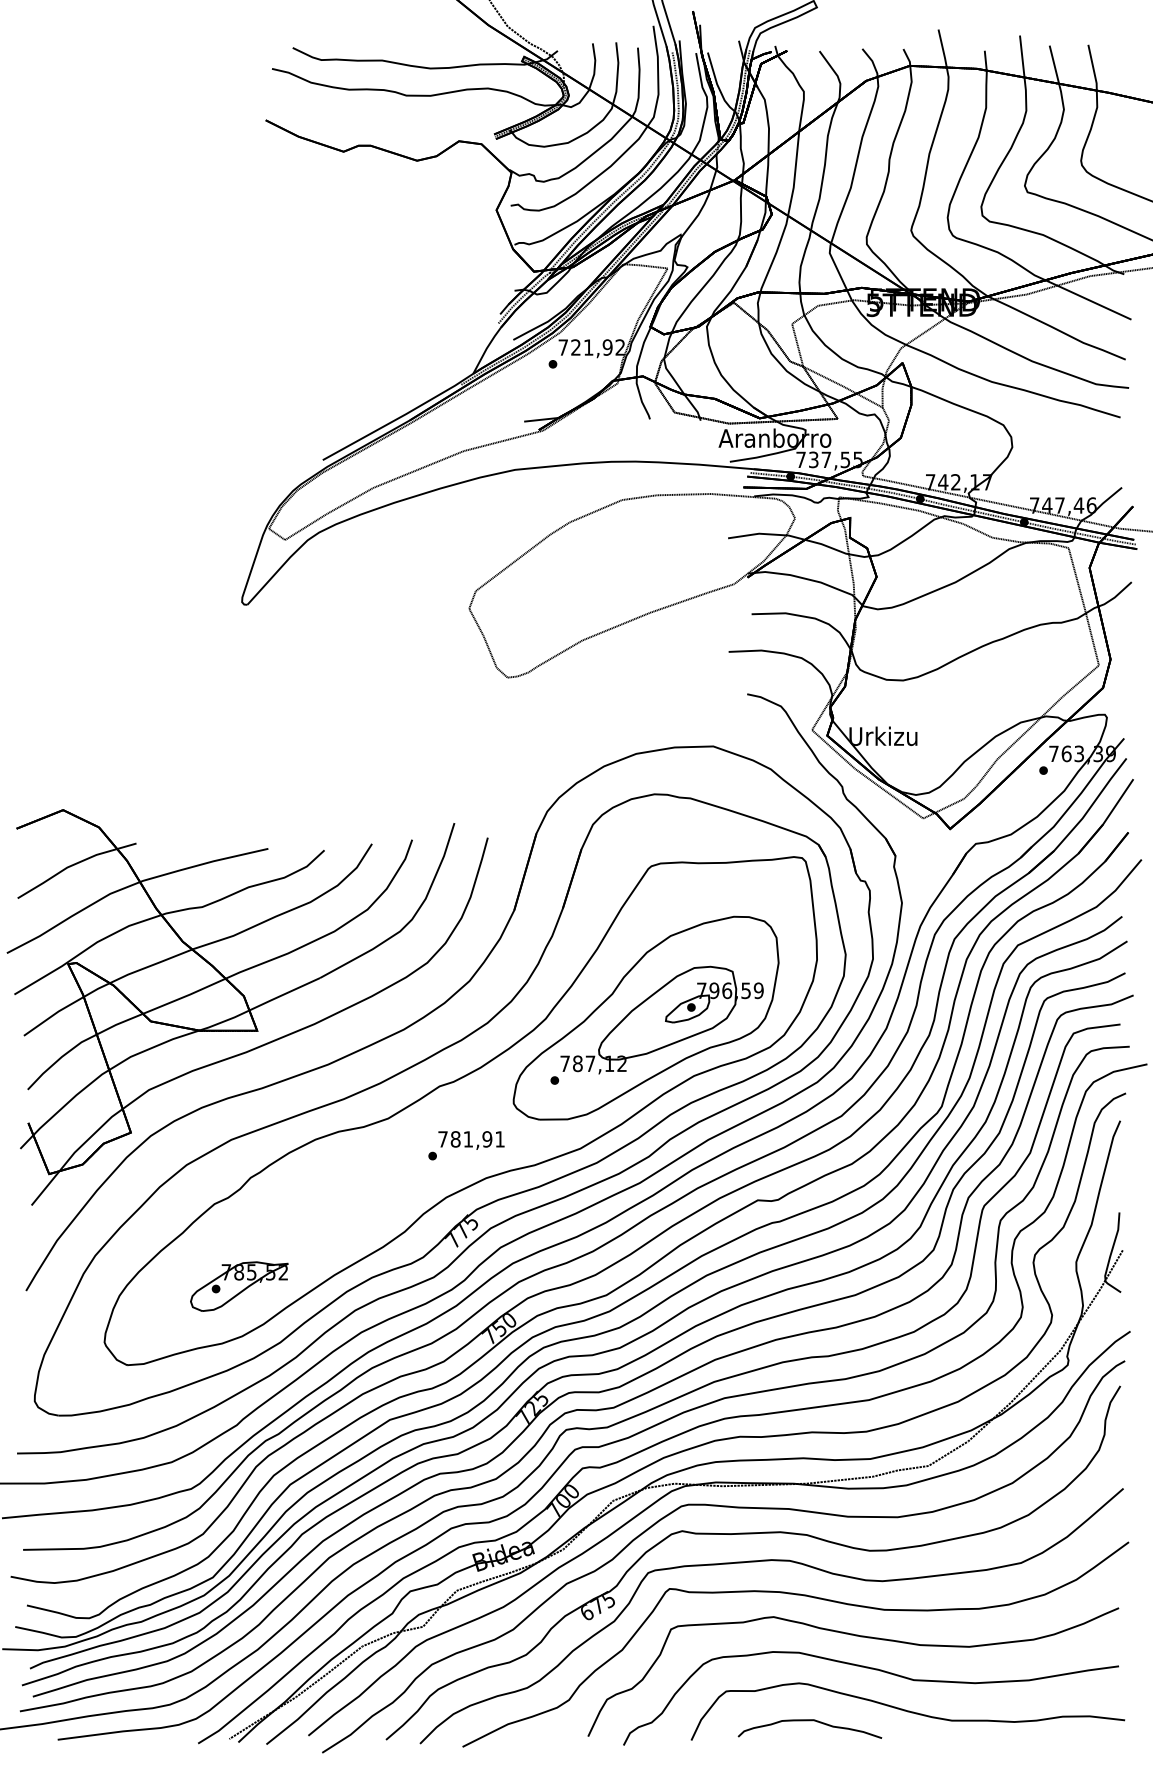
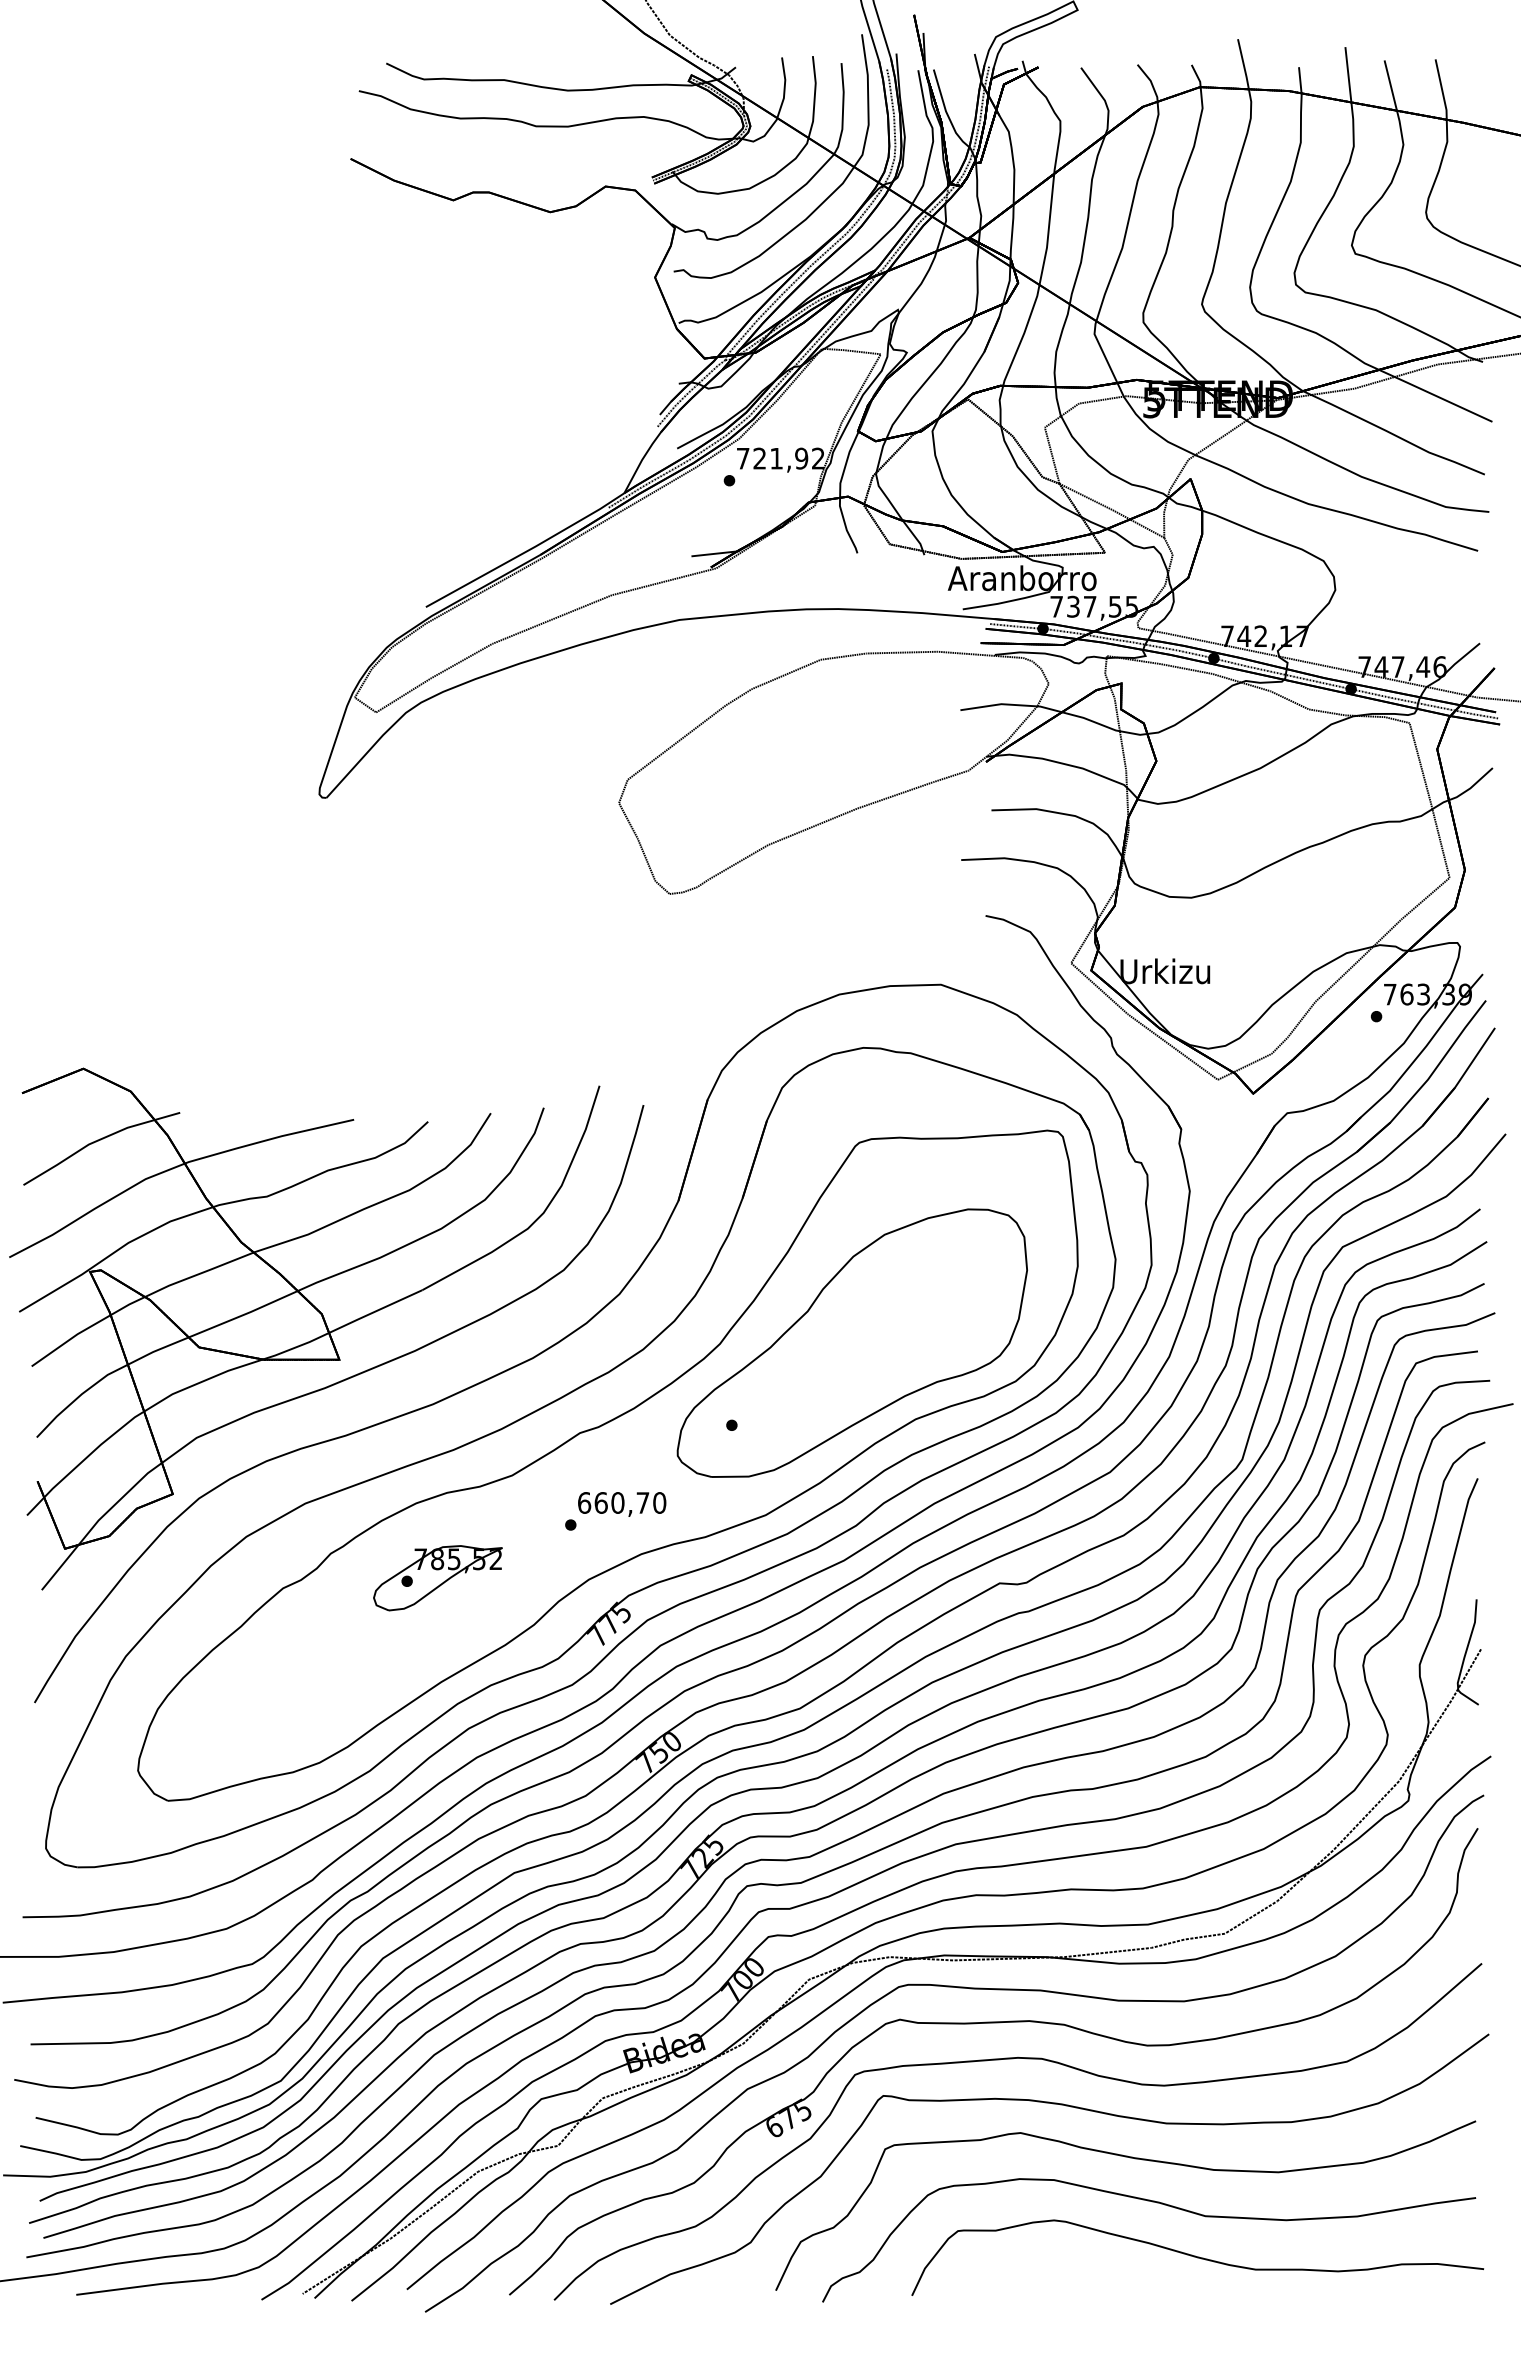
part: (662, 1019) -> (873, 1345), removed
text: (471, 1139) -> (622, 1502), 781,91 -> 660,70
part: (239, 1286) -> (437, 1578), moved
curve: (810, 1720) -> (1068, 2269), removed

